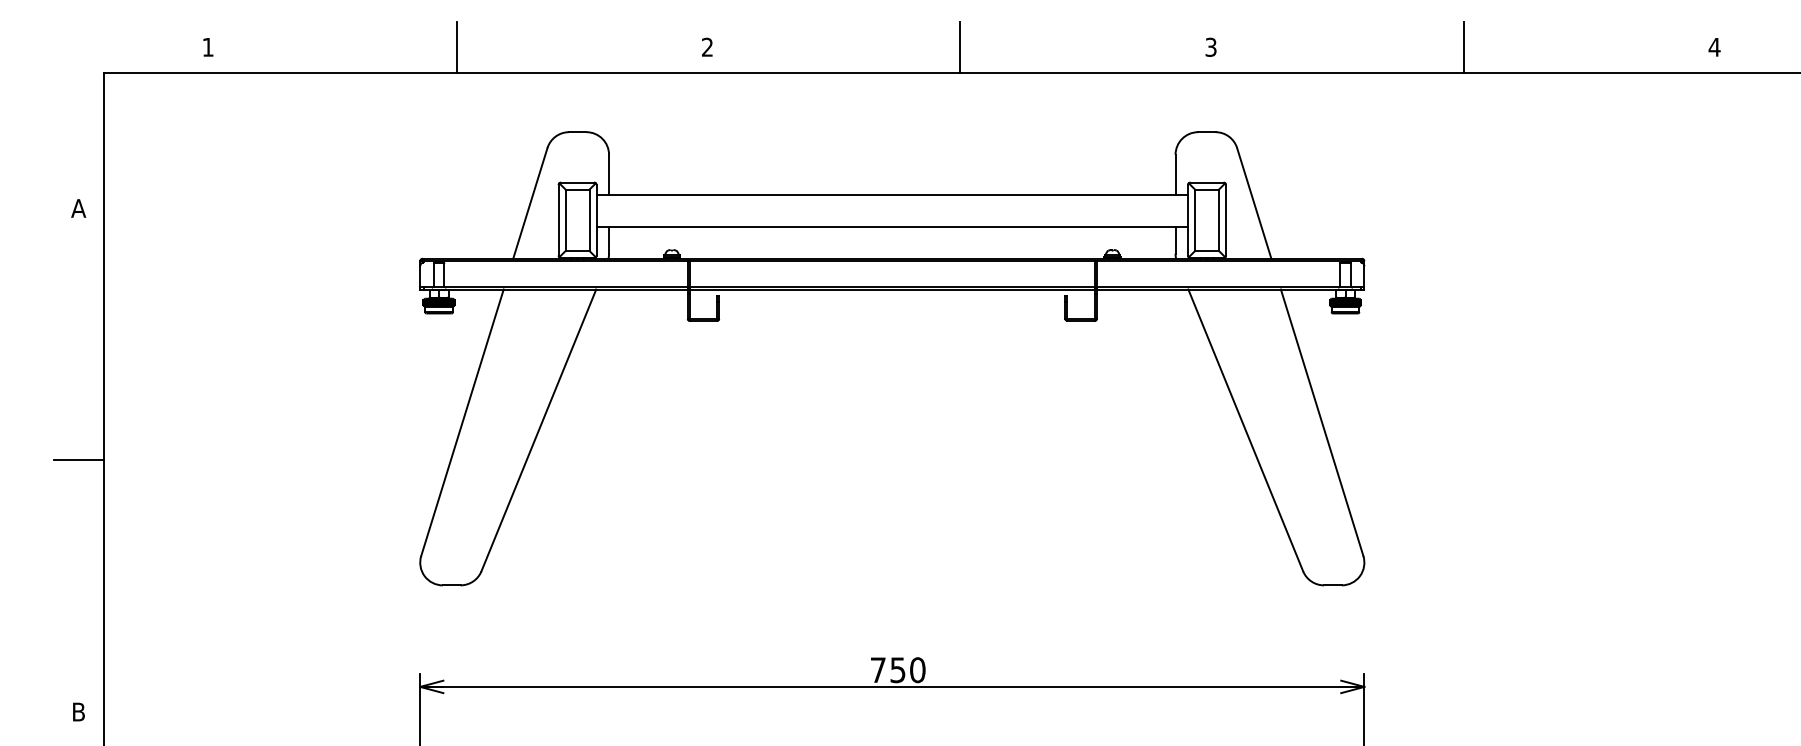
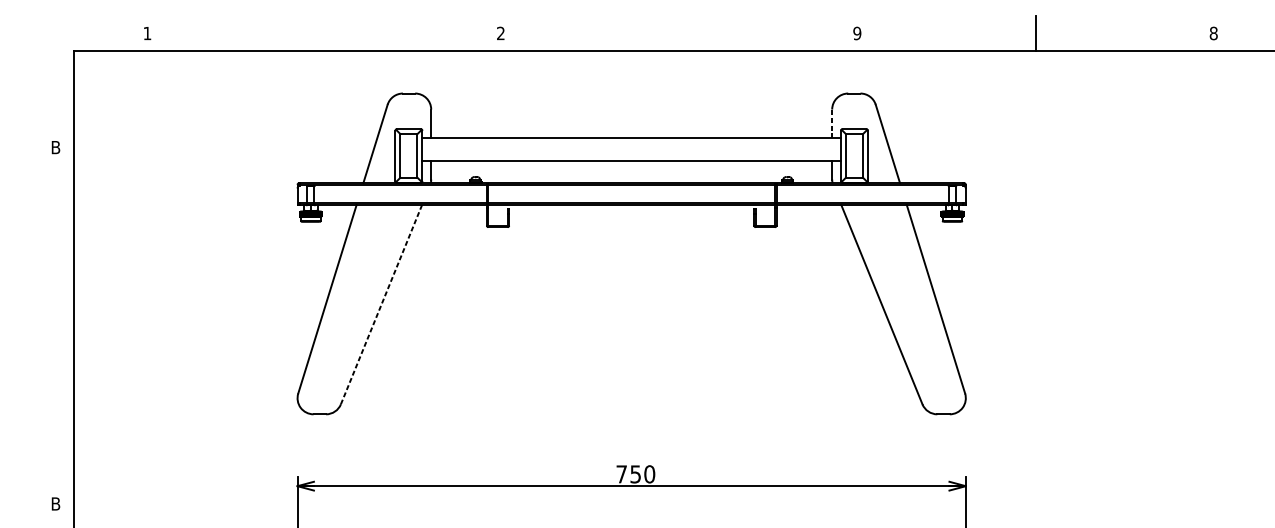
text: (1210, 46) -> (856, 32), 3 -> 9
text: (1714, 46) -> (1213, 32), 4 -> 8
line: (456, 47) -> (323, 33), removed
line: (960, 47) -> (679, 33), removed
line: (1175, 174) -> (832, 123), solid -> dashed
text: (78, 208) -> (55, 147), A -> B
line: (539, 429) -> (381, 303), solid -> dashed
line: (79, 460) -> (56, 325), removed

